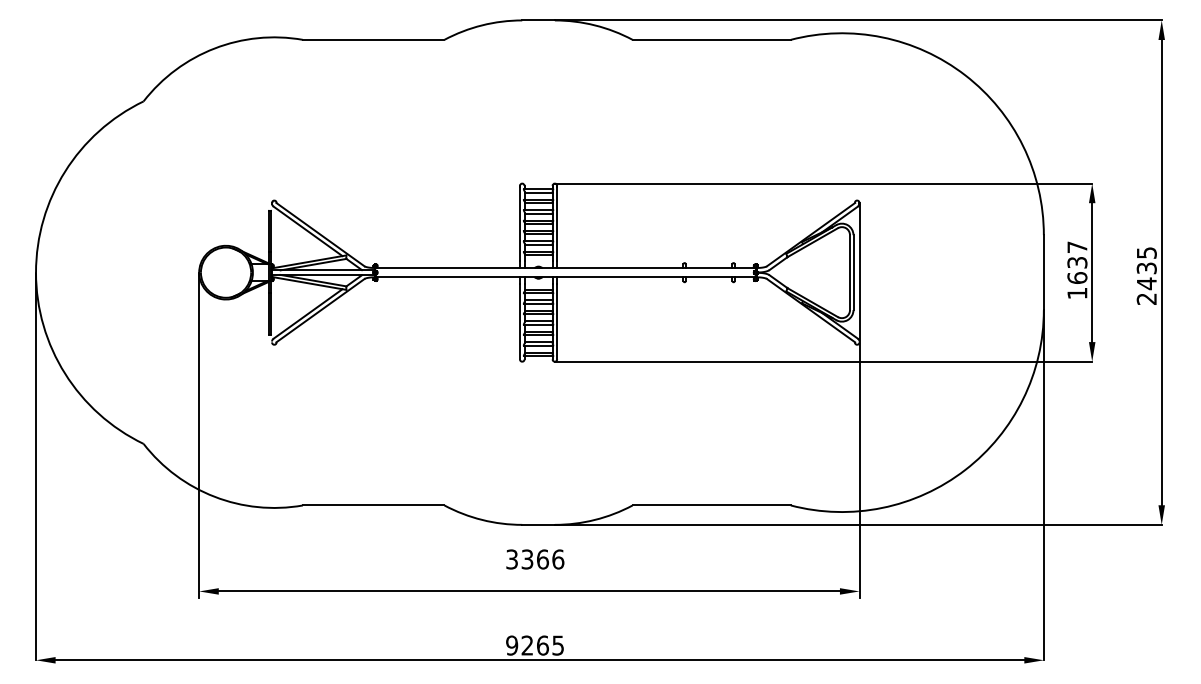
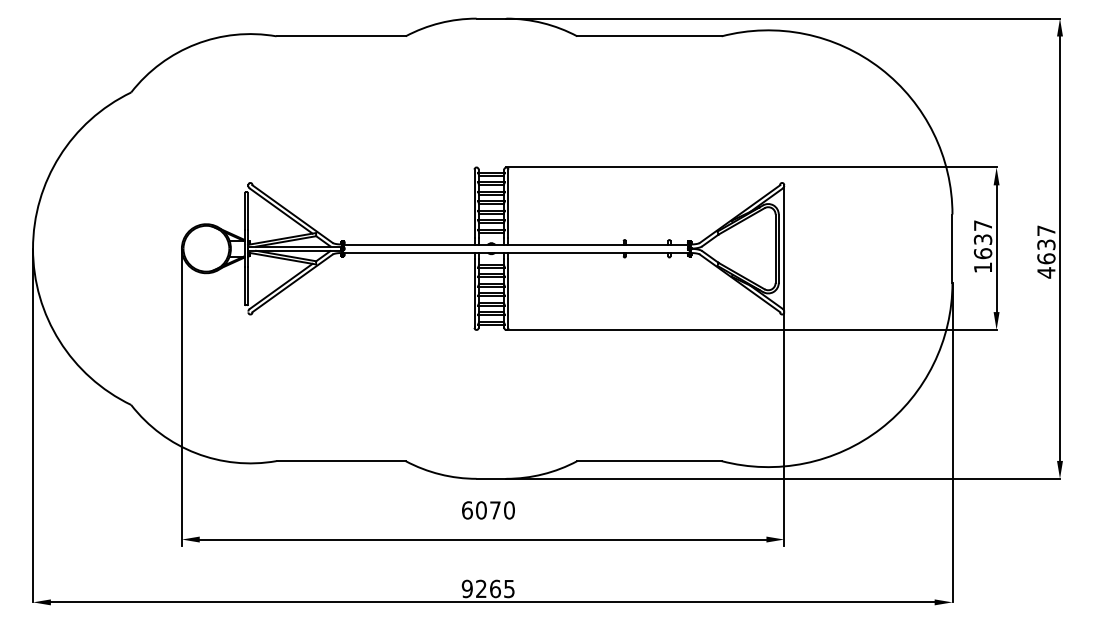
text: (1146, 276) -> (1046, 252), 2435 -> 4637
text: (535, 559) -> (488, 510), 3366 -> 6070

